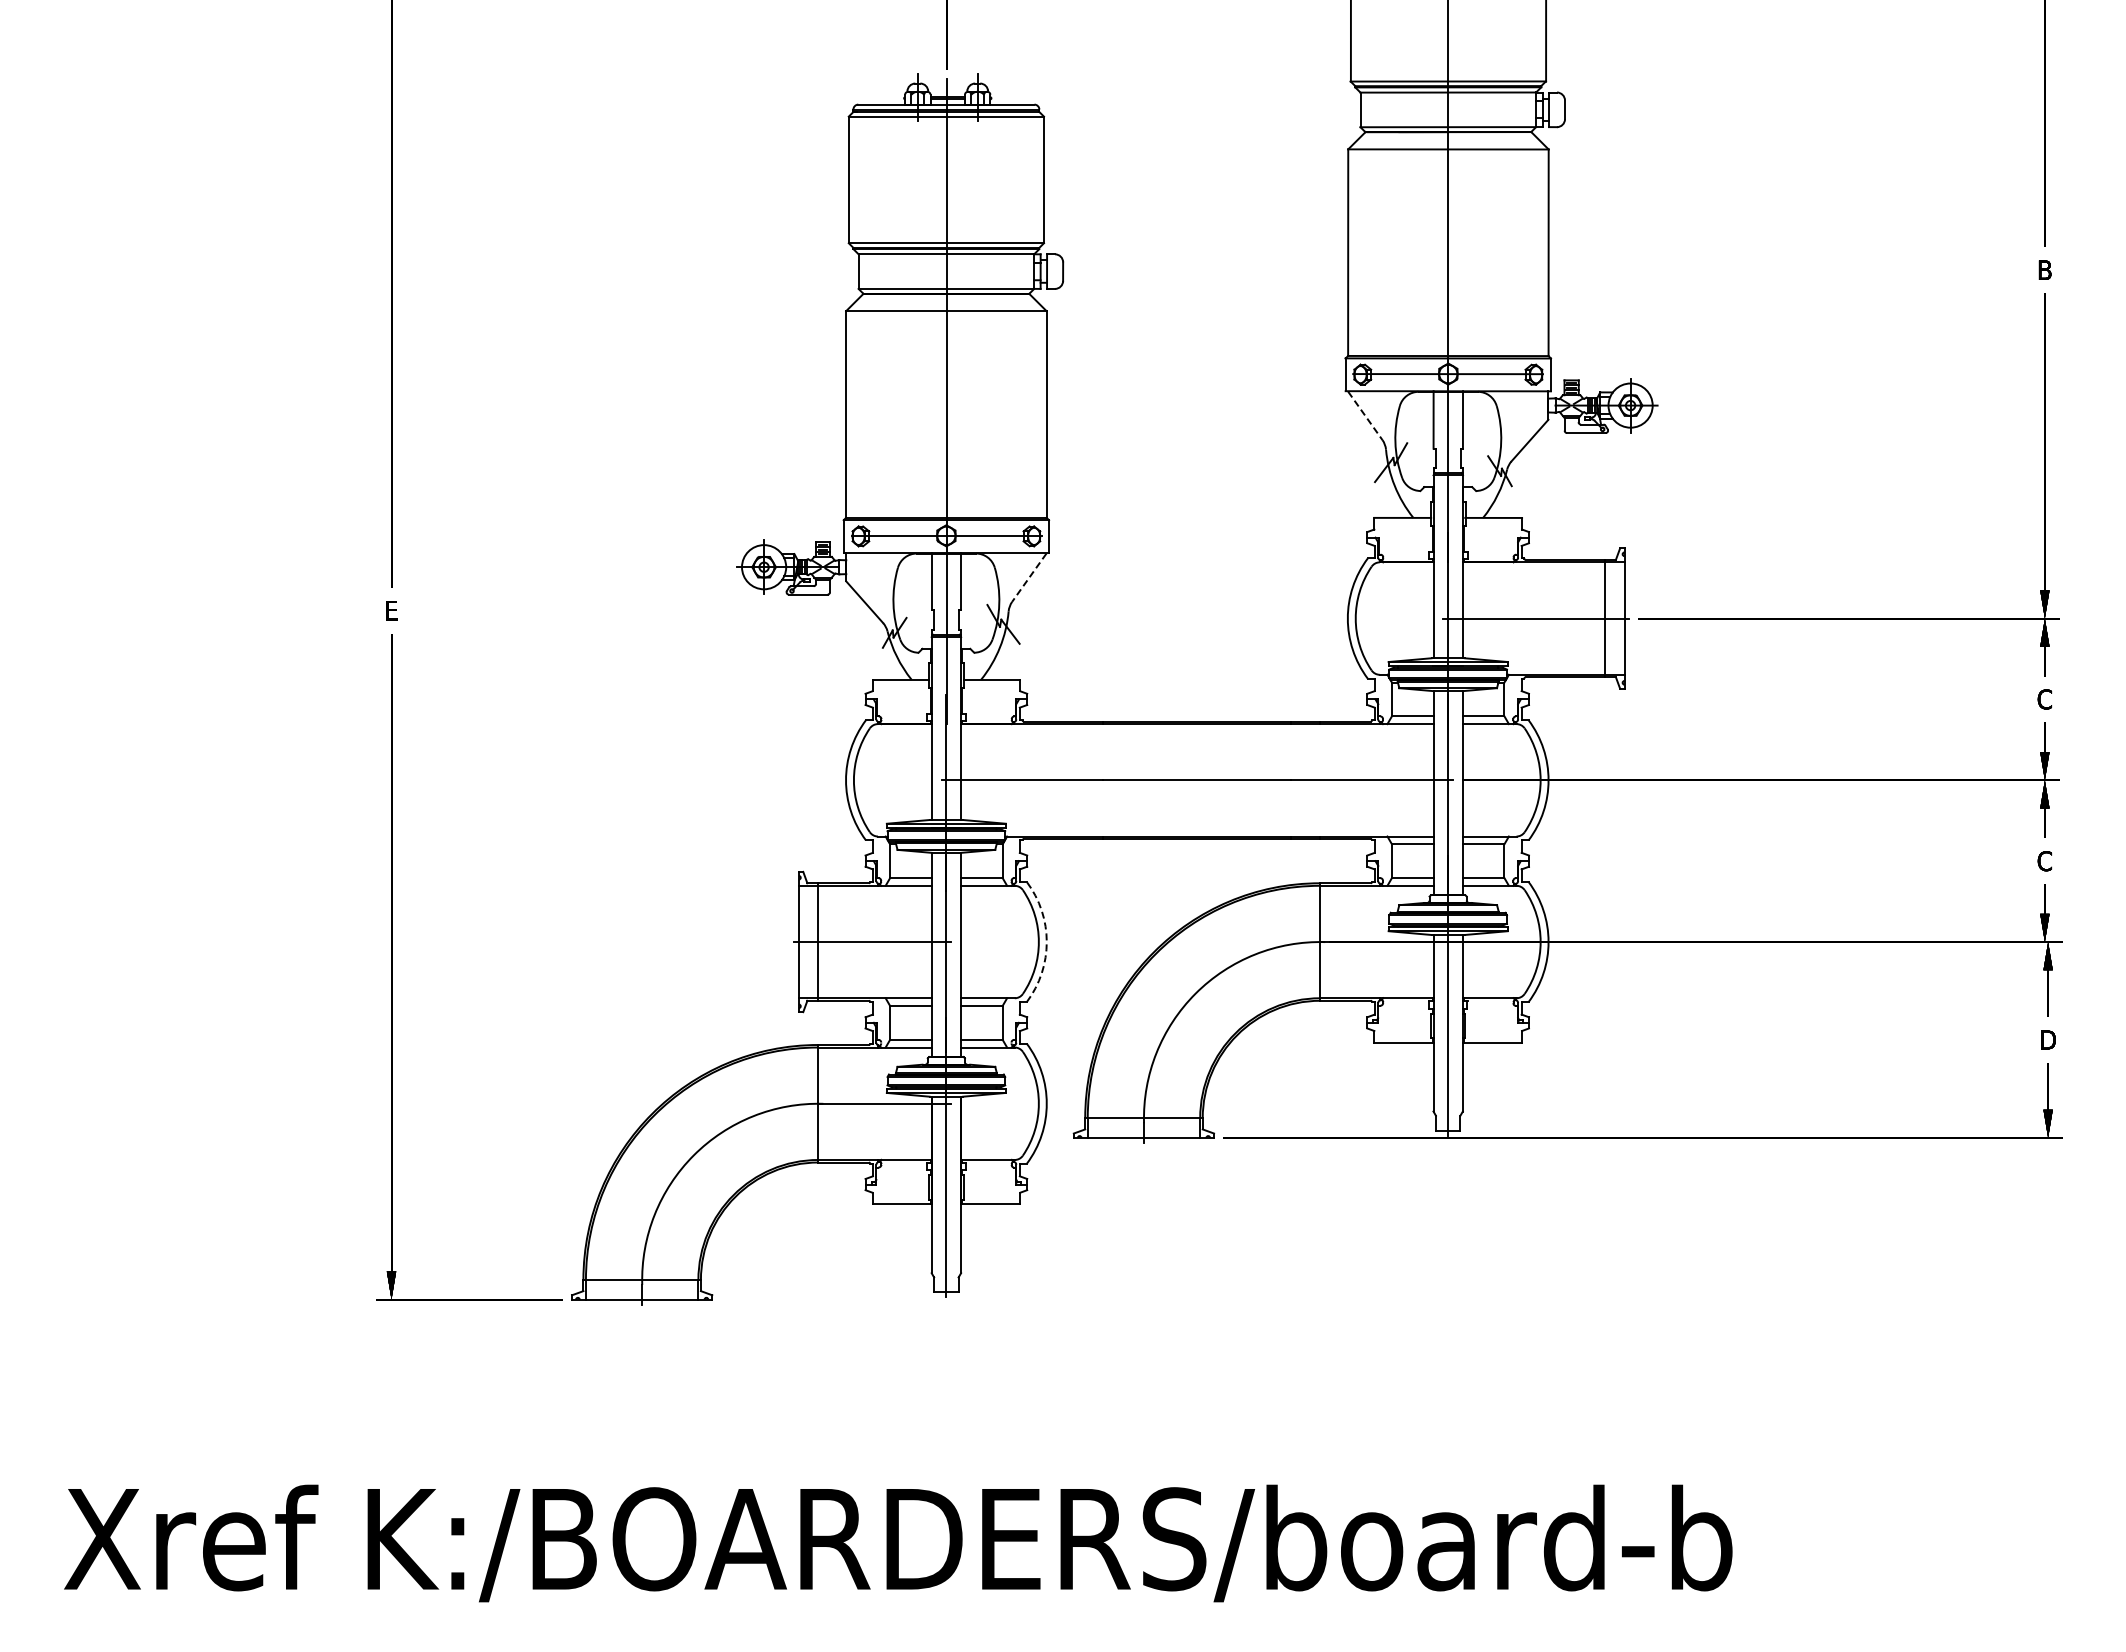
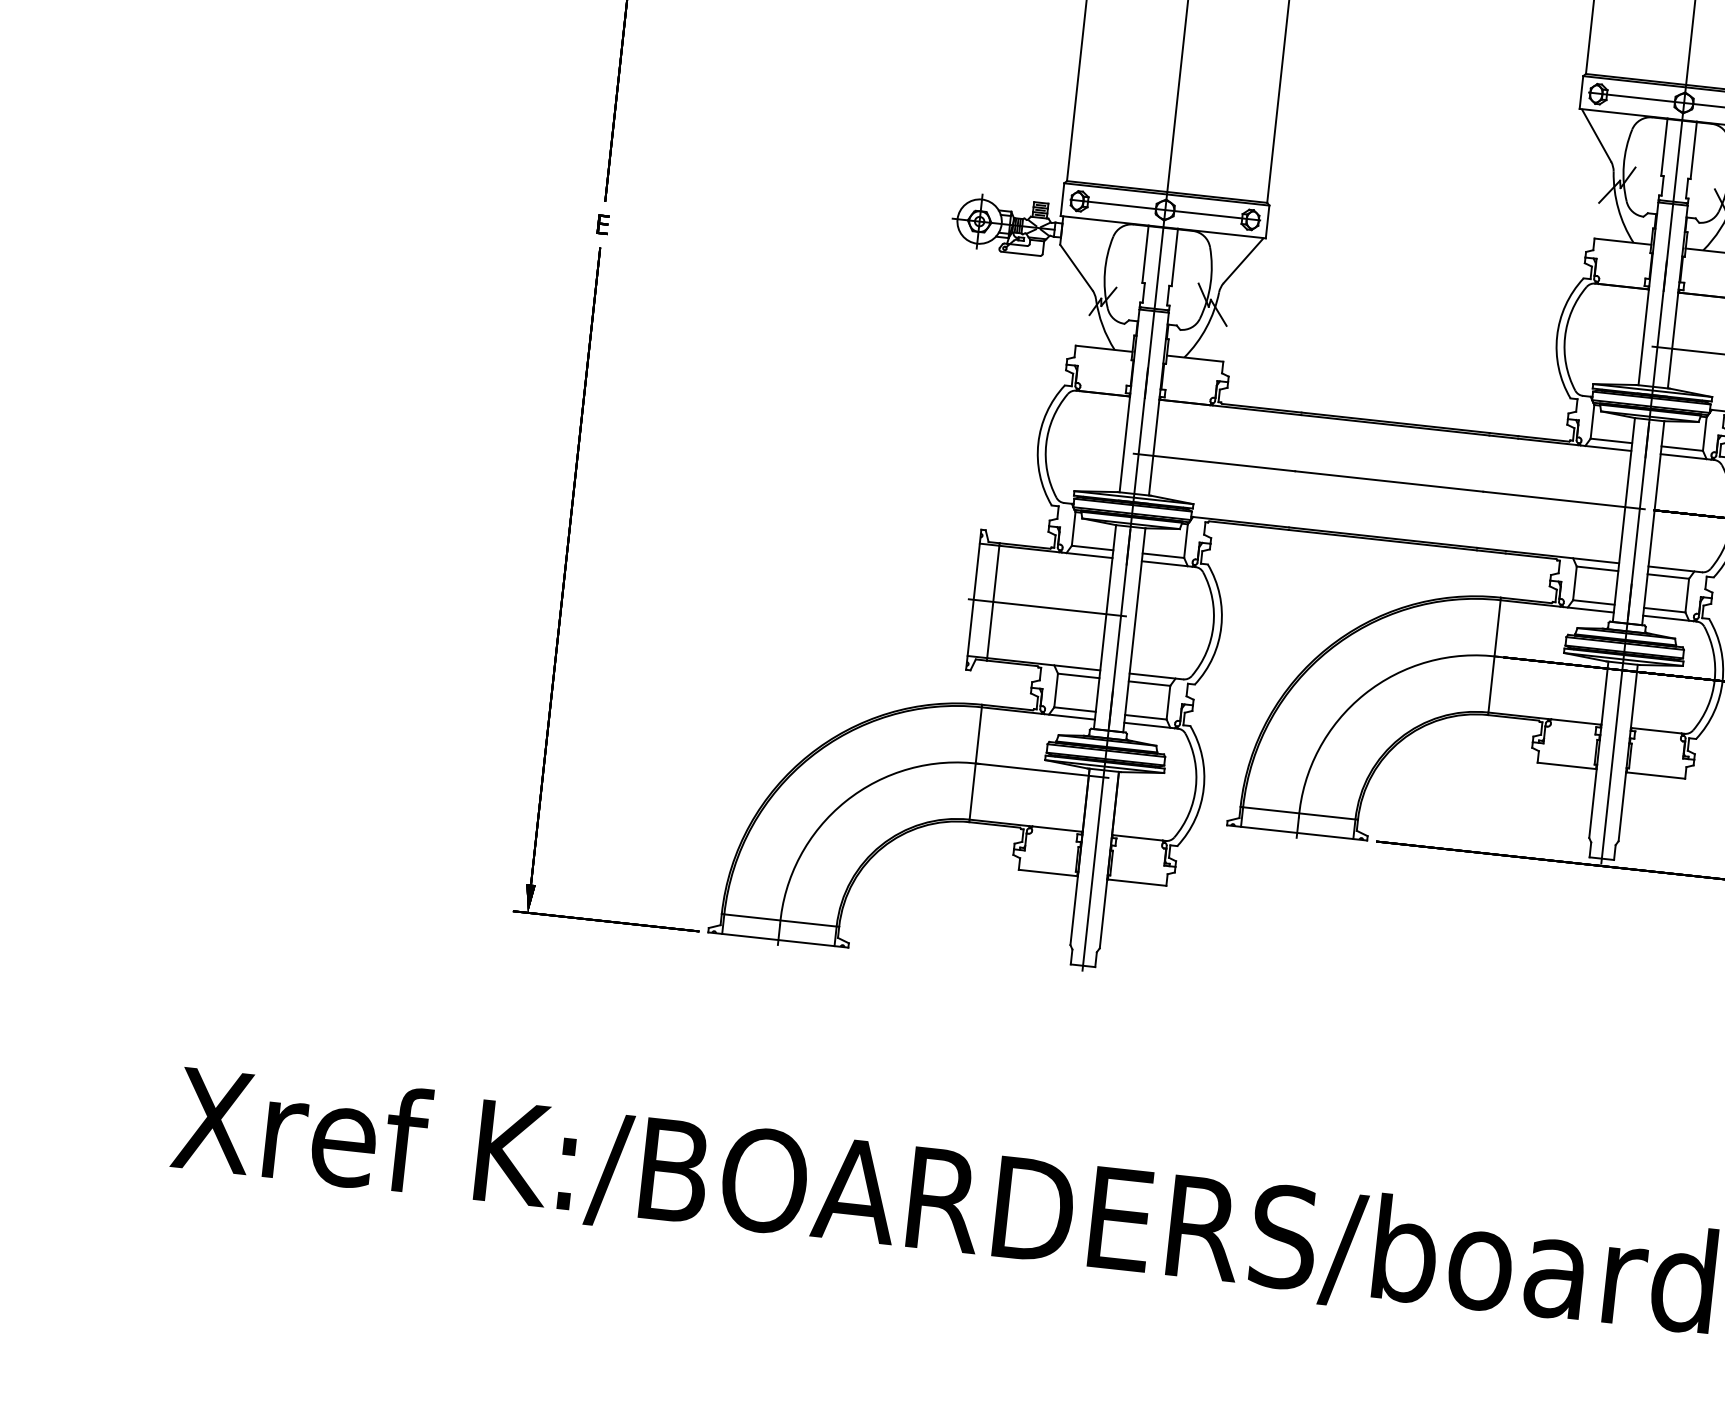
line: (1365, 415) -> (1596, 135), dashed -> solid
line: (1029, 577) -> (1243, 260), dashed -> solid
arc: (1046, 941) -> (1221, 626), dashed -> solid

